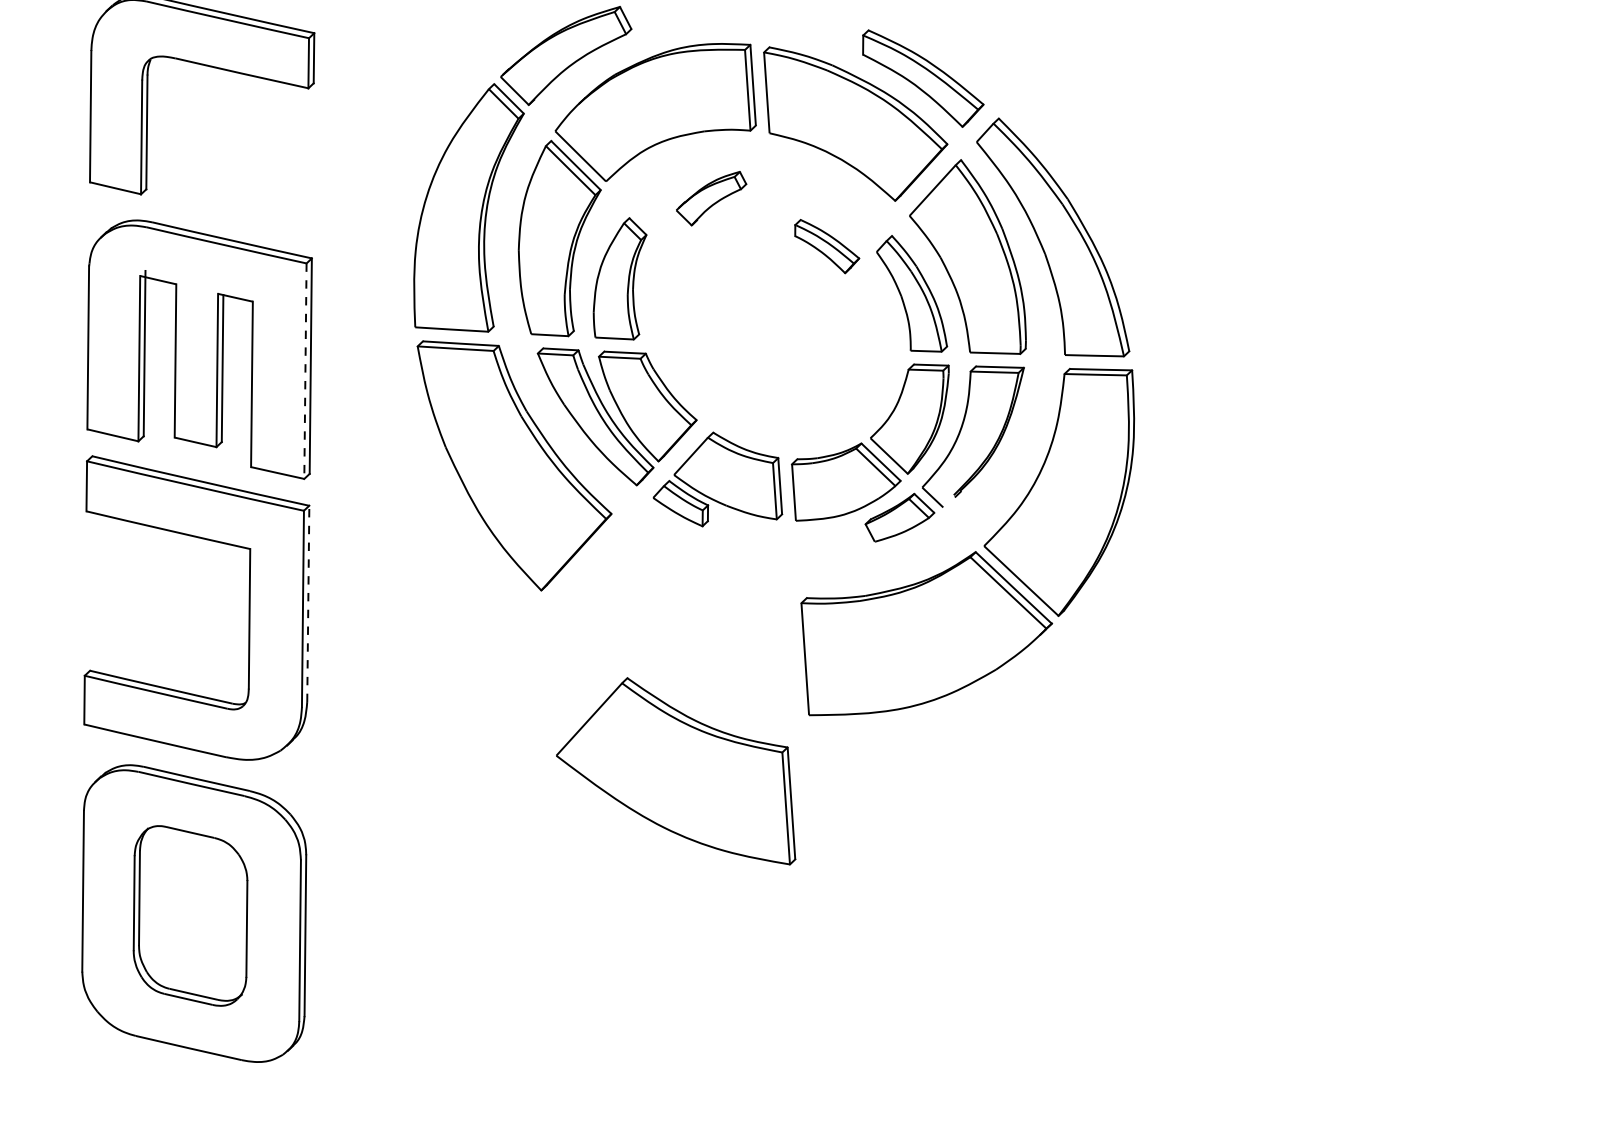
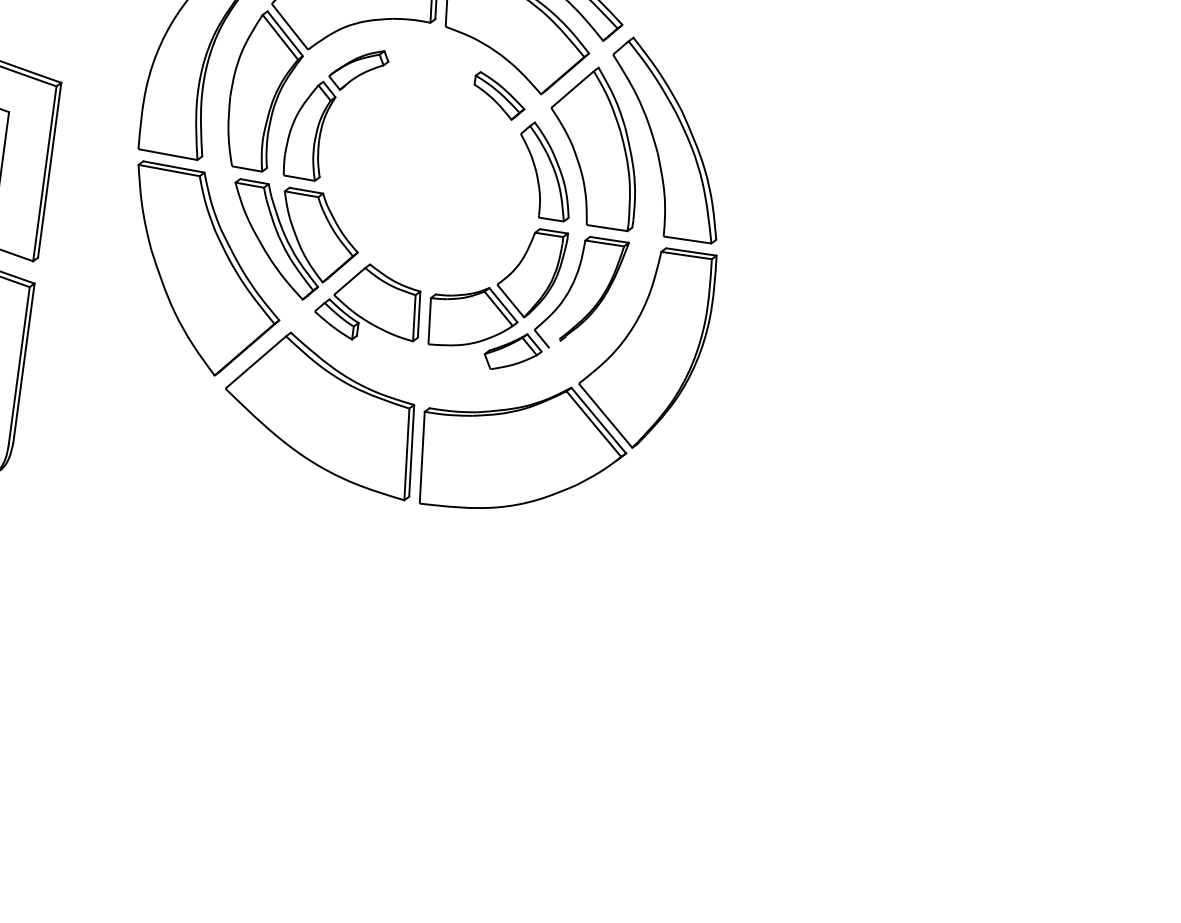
part: (711, 198) -> (358, 69), moved
part: (827, 246) -> (499, 96), moved
line: (305, 371) -> (44, 174), dashed -> solid
line: (308, 603) -> (24, 362), dashed -> solid
part: (676, 771) -> (321, 413), moved

